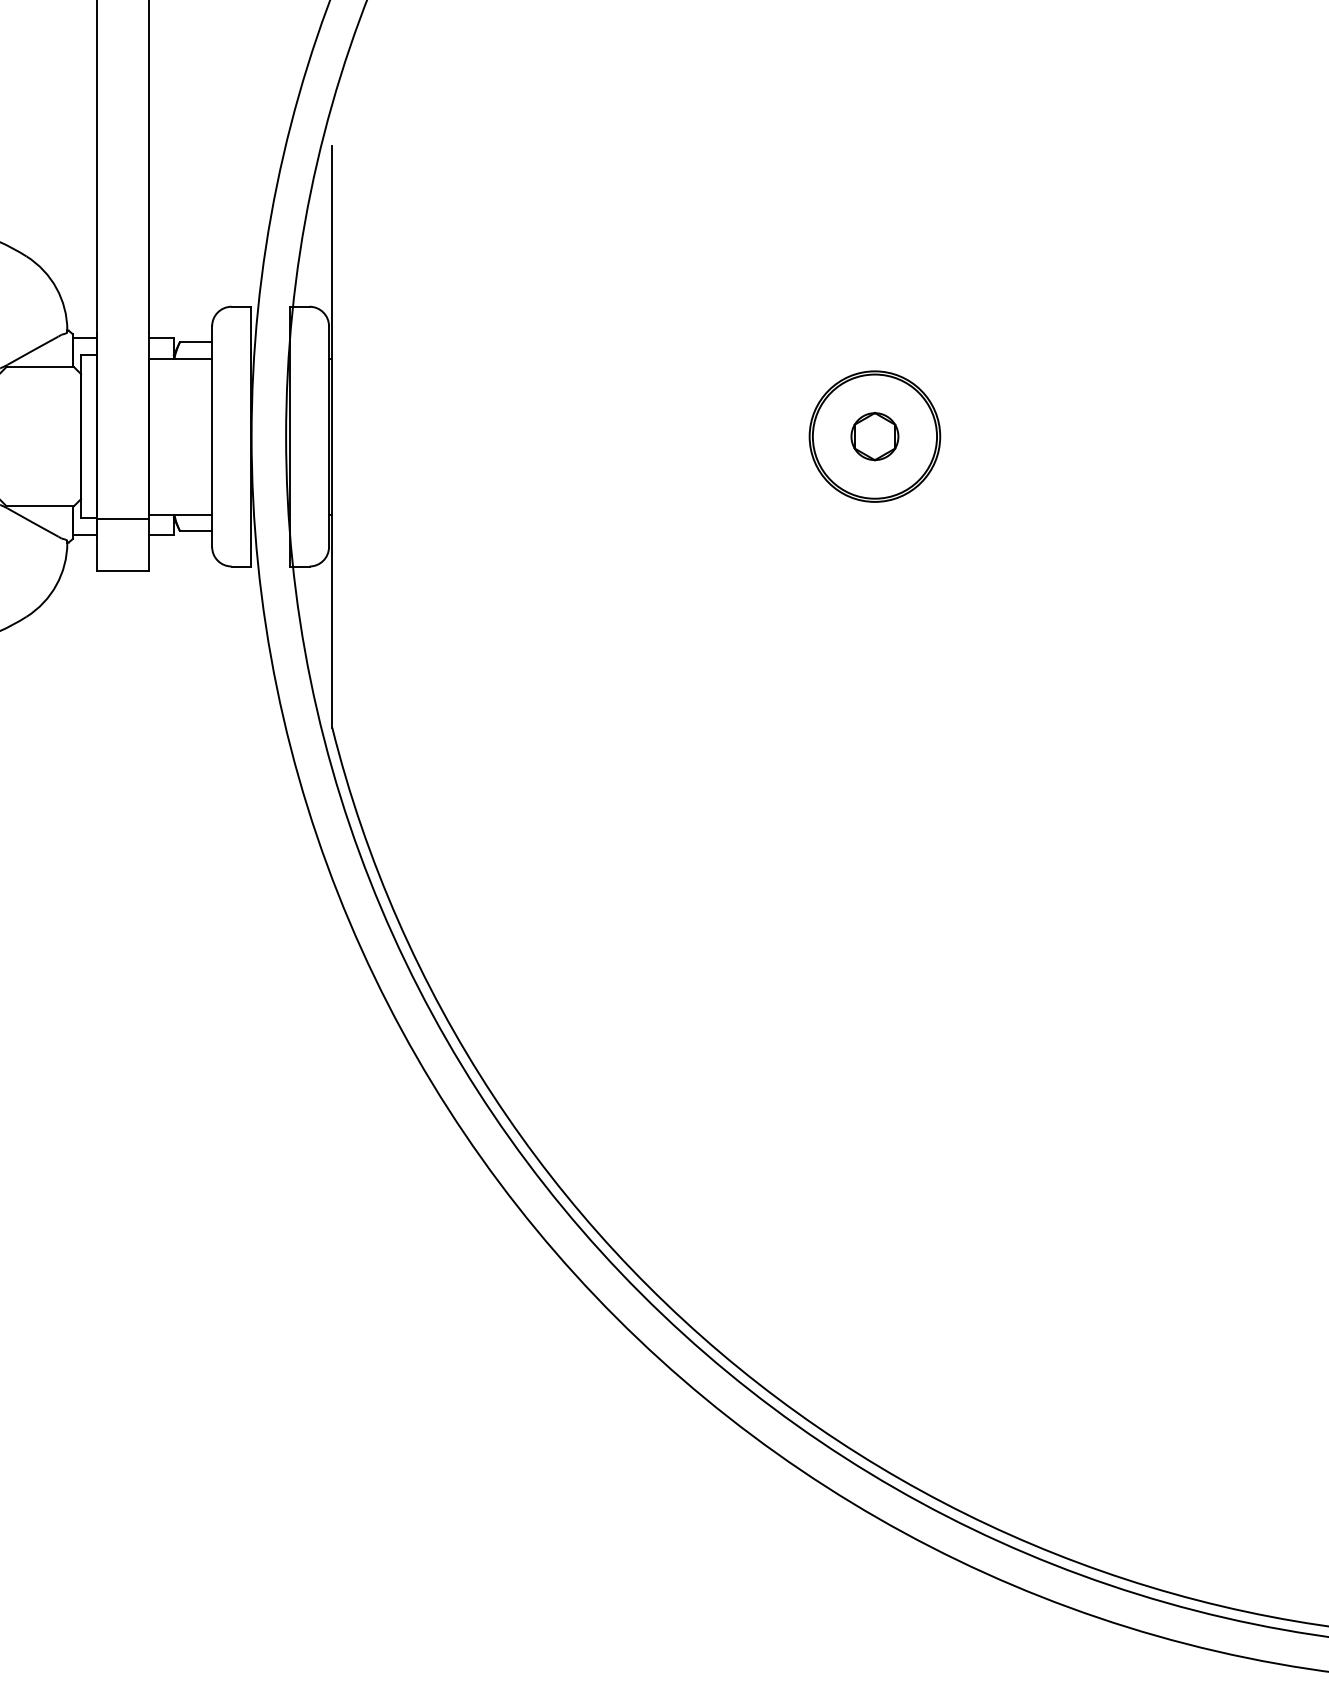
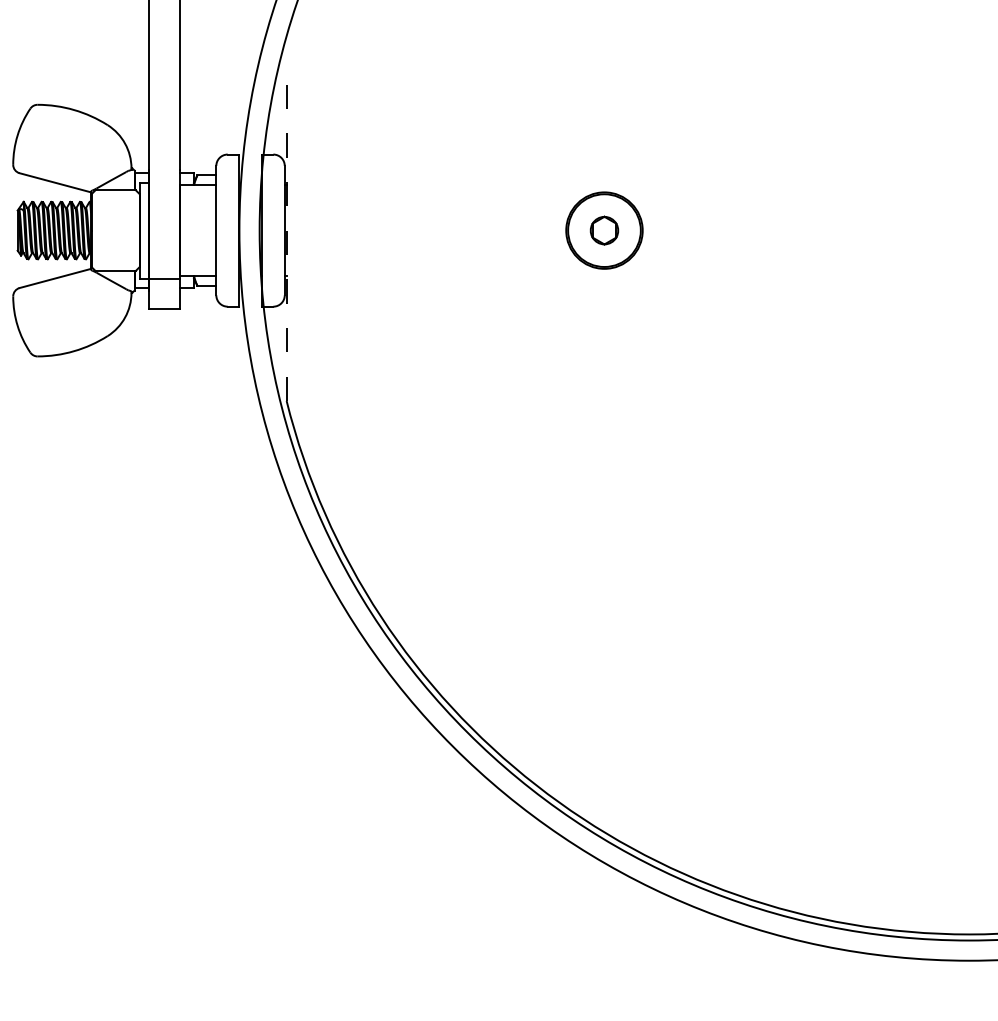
line: (331, 436) -> (286, 230), solid -> dashed

